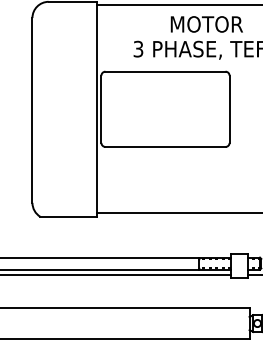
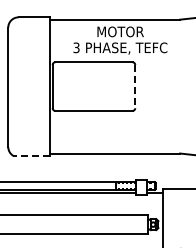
line: (229, 109) -> (135, 86), solid -> dashed
line: (68, 216) -> (31, 155), solid -> dashed

